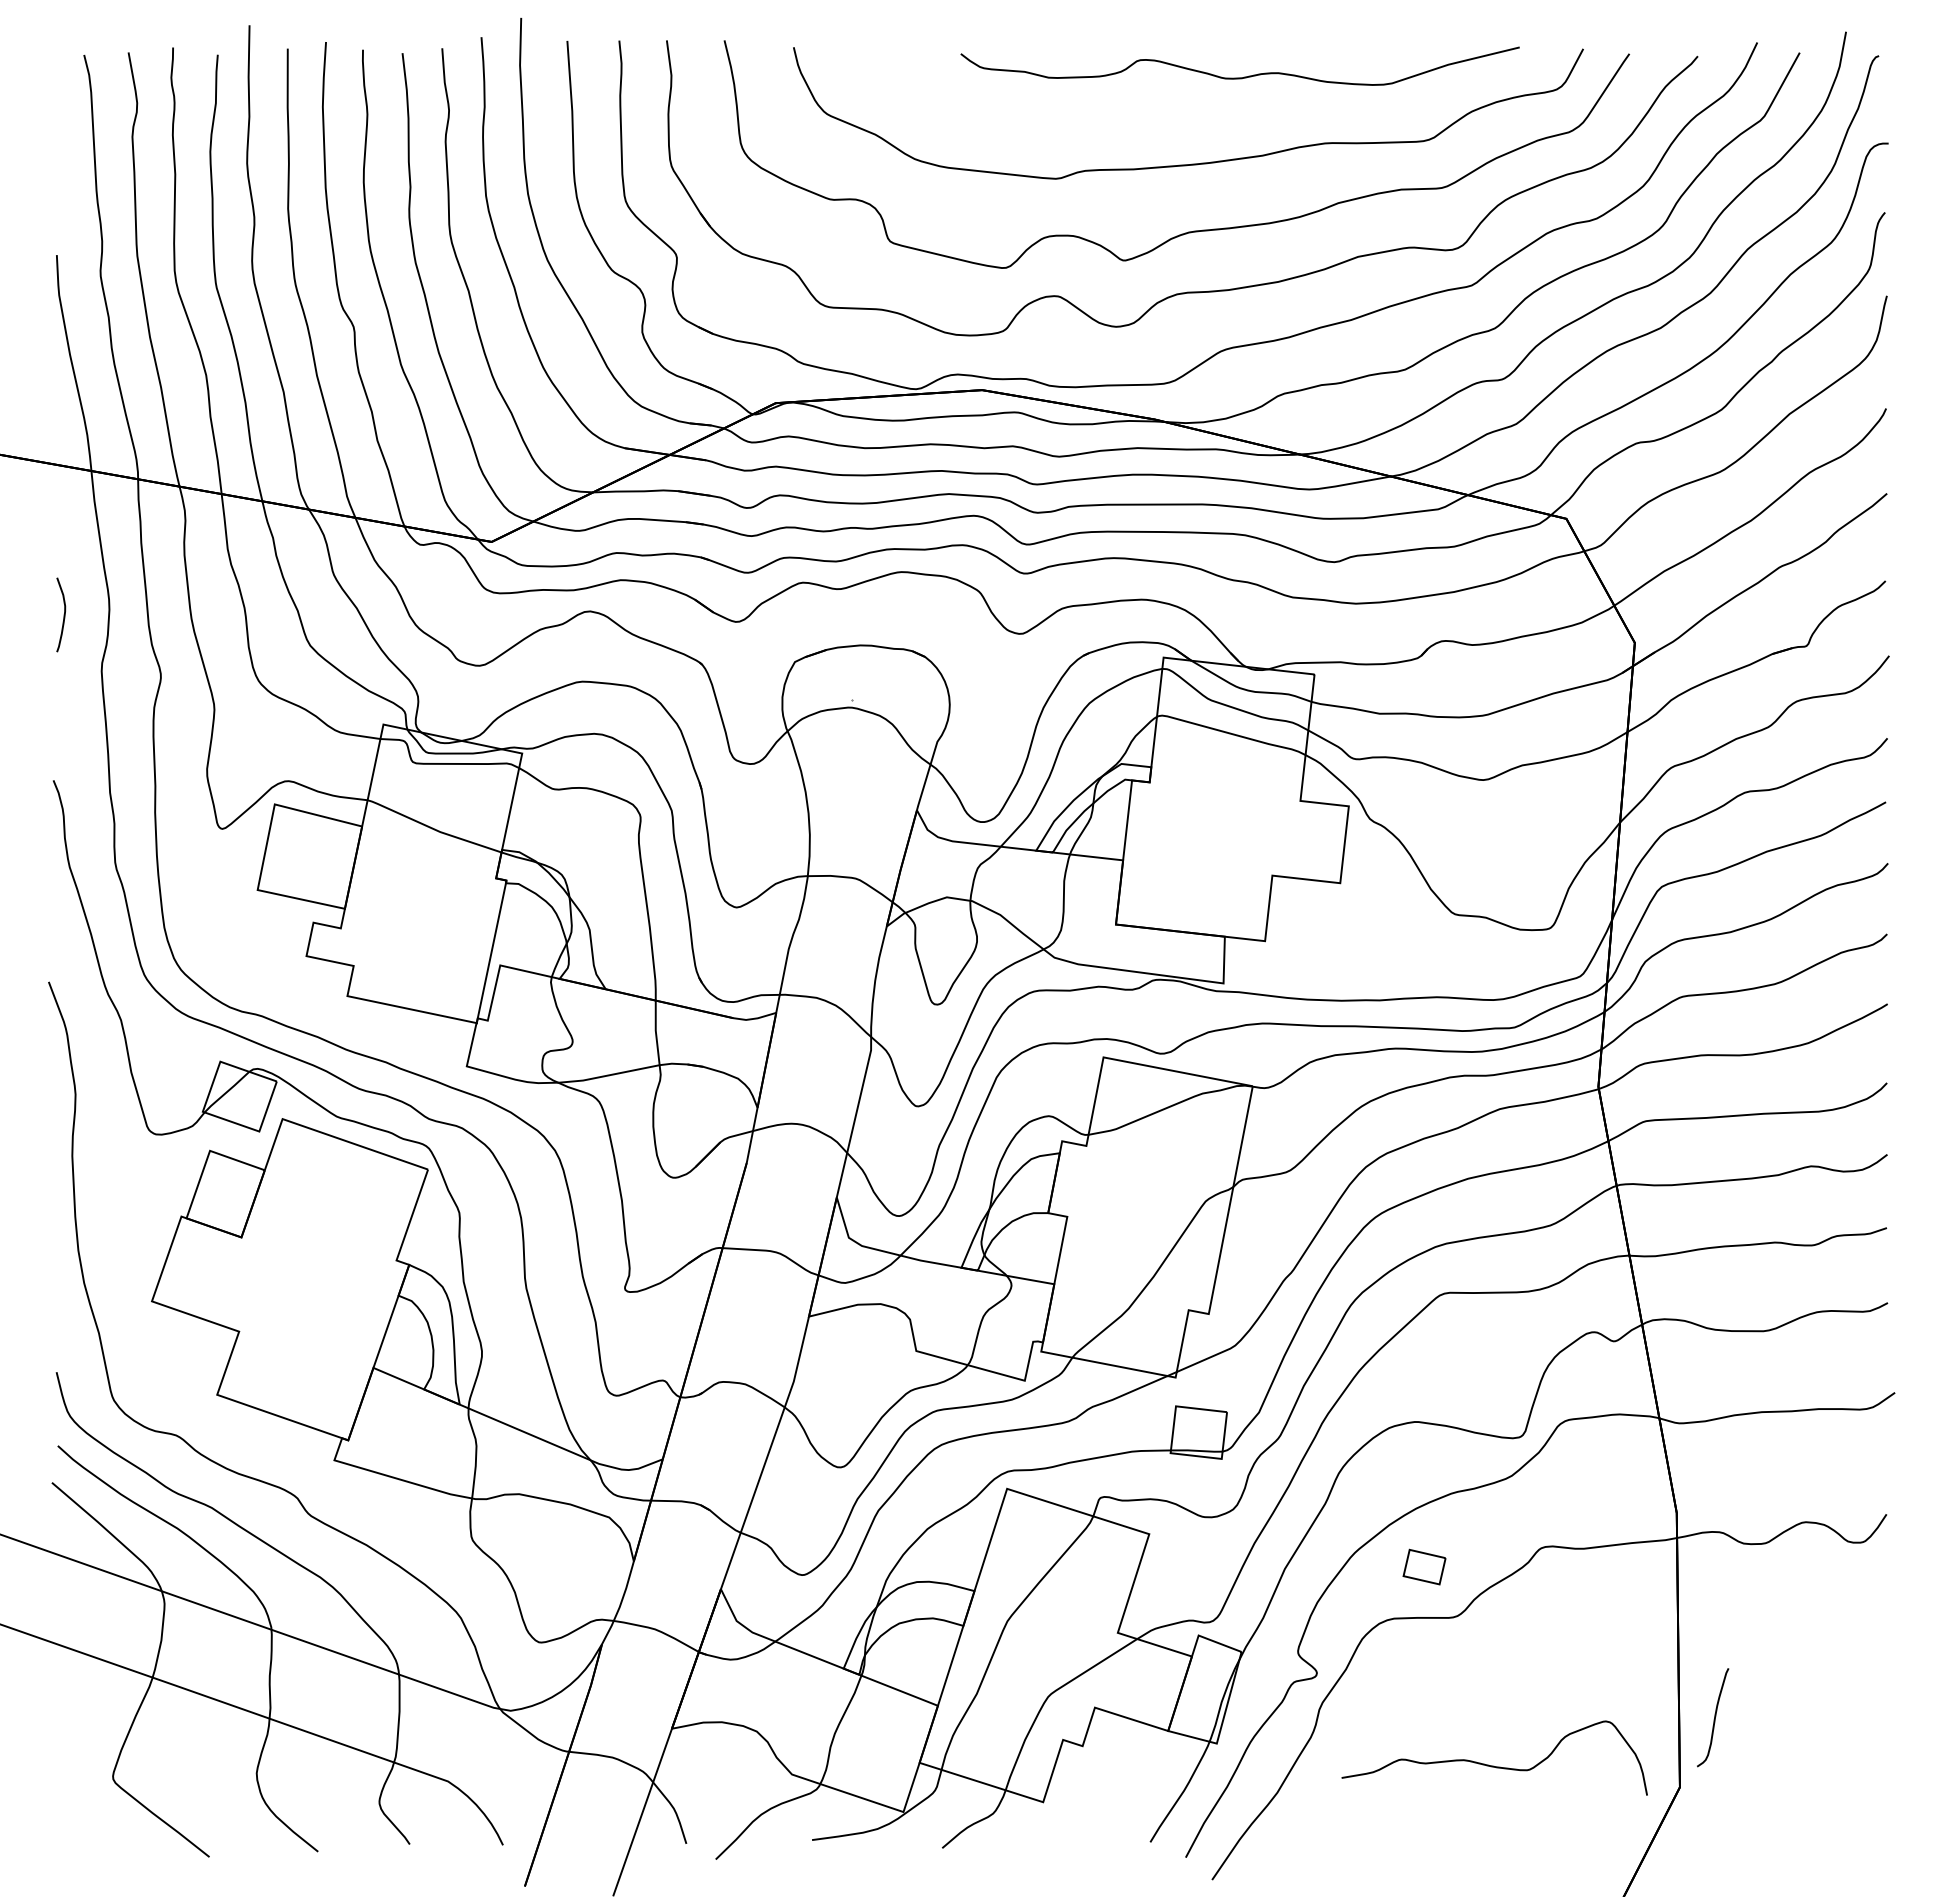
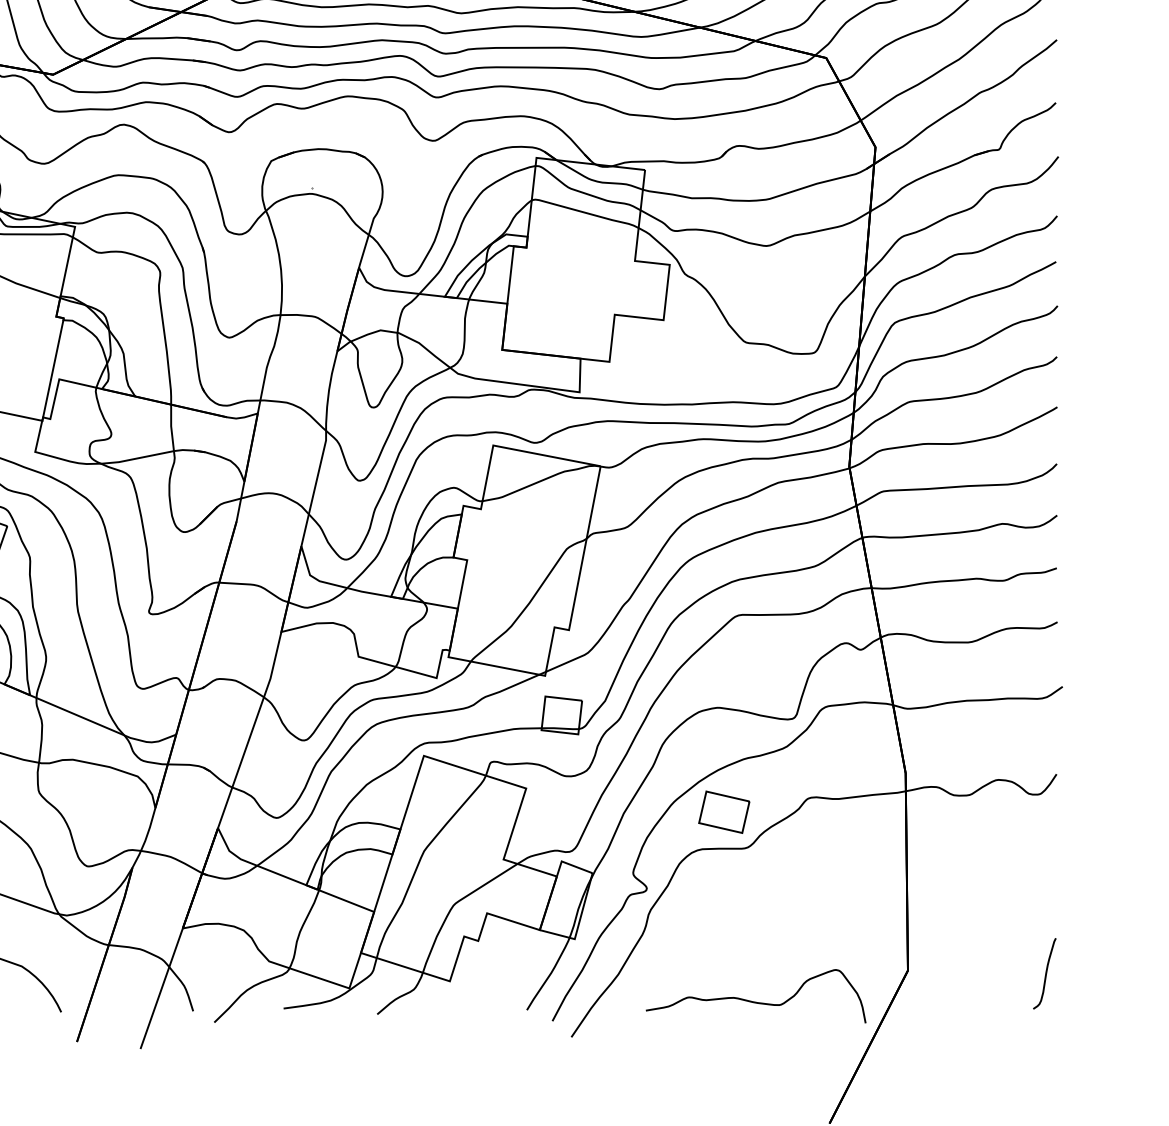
part: (1424, 1566) -> (724, 811), size x1.67
curve: (1714, 1717) -> (1045, 973), moved
curve: (1493, 1765) -> (755, 1001), moved

